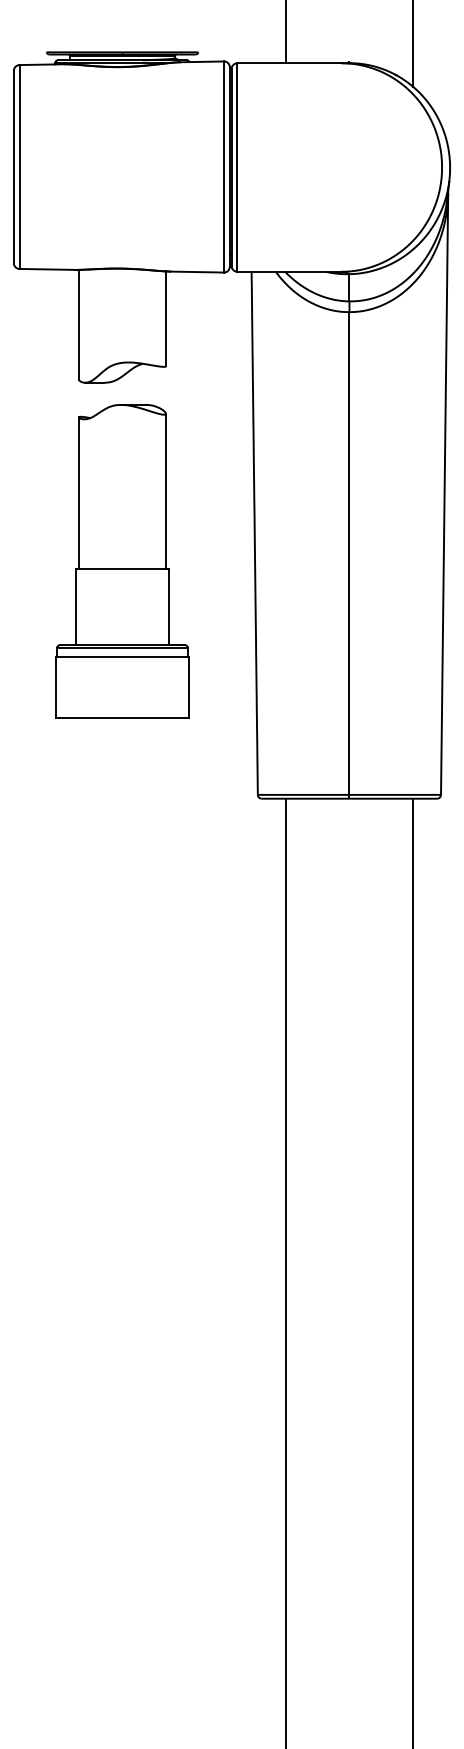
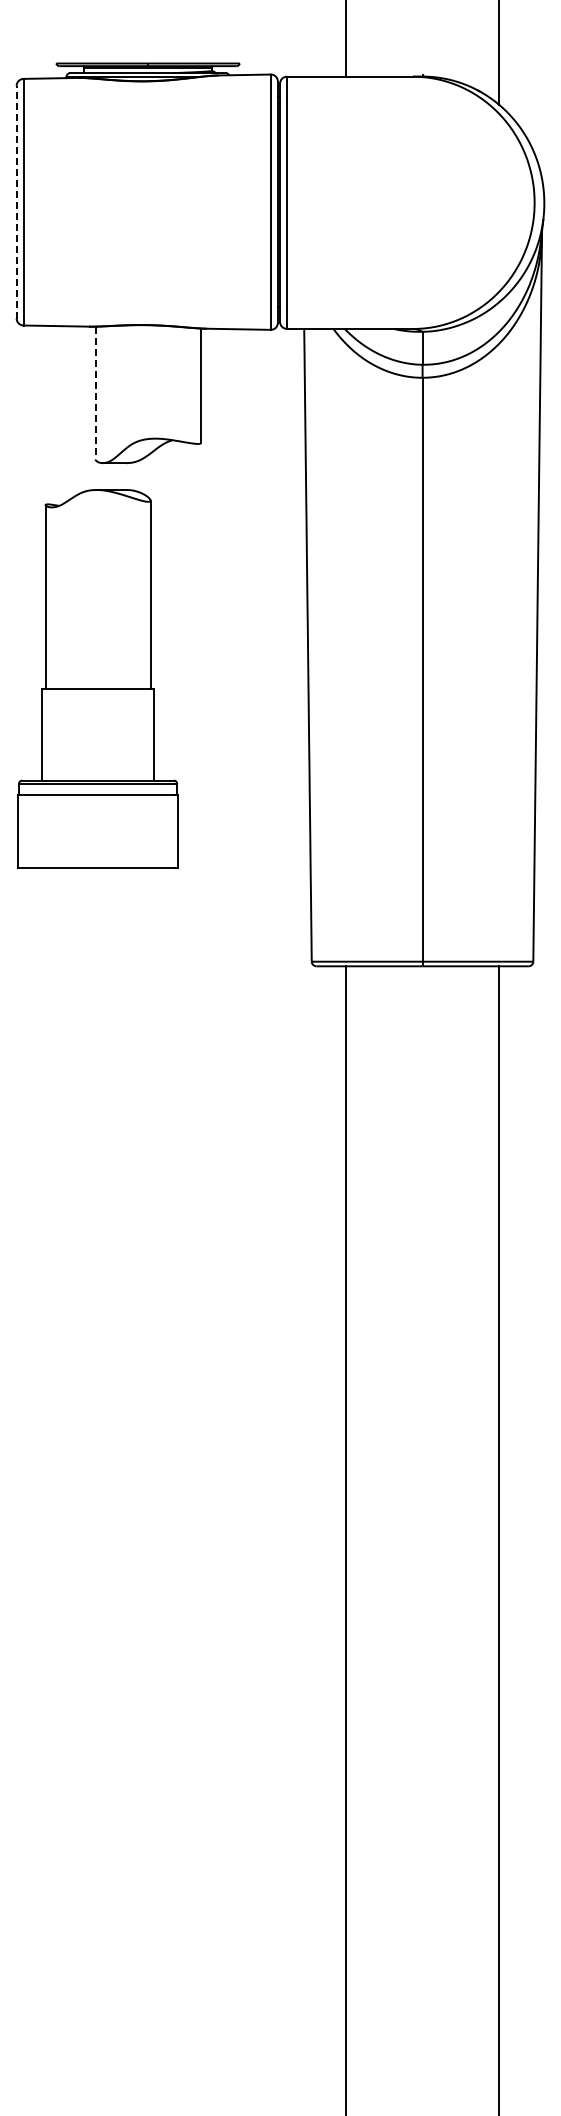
line: (13, 166) -> (16, 201), solid -> dashed
line: (79, 325) -> (95, 393), solid -> dashed
part: (122, 560) -> (97, 678), moved

